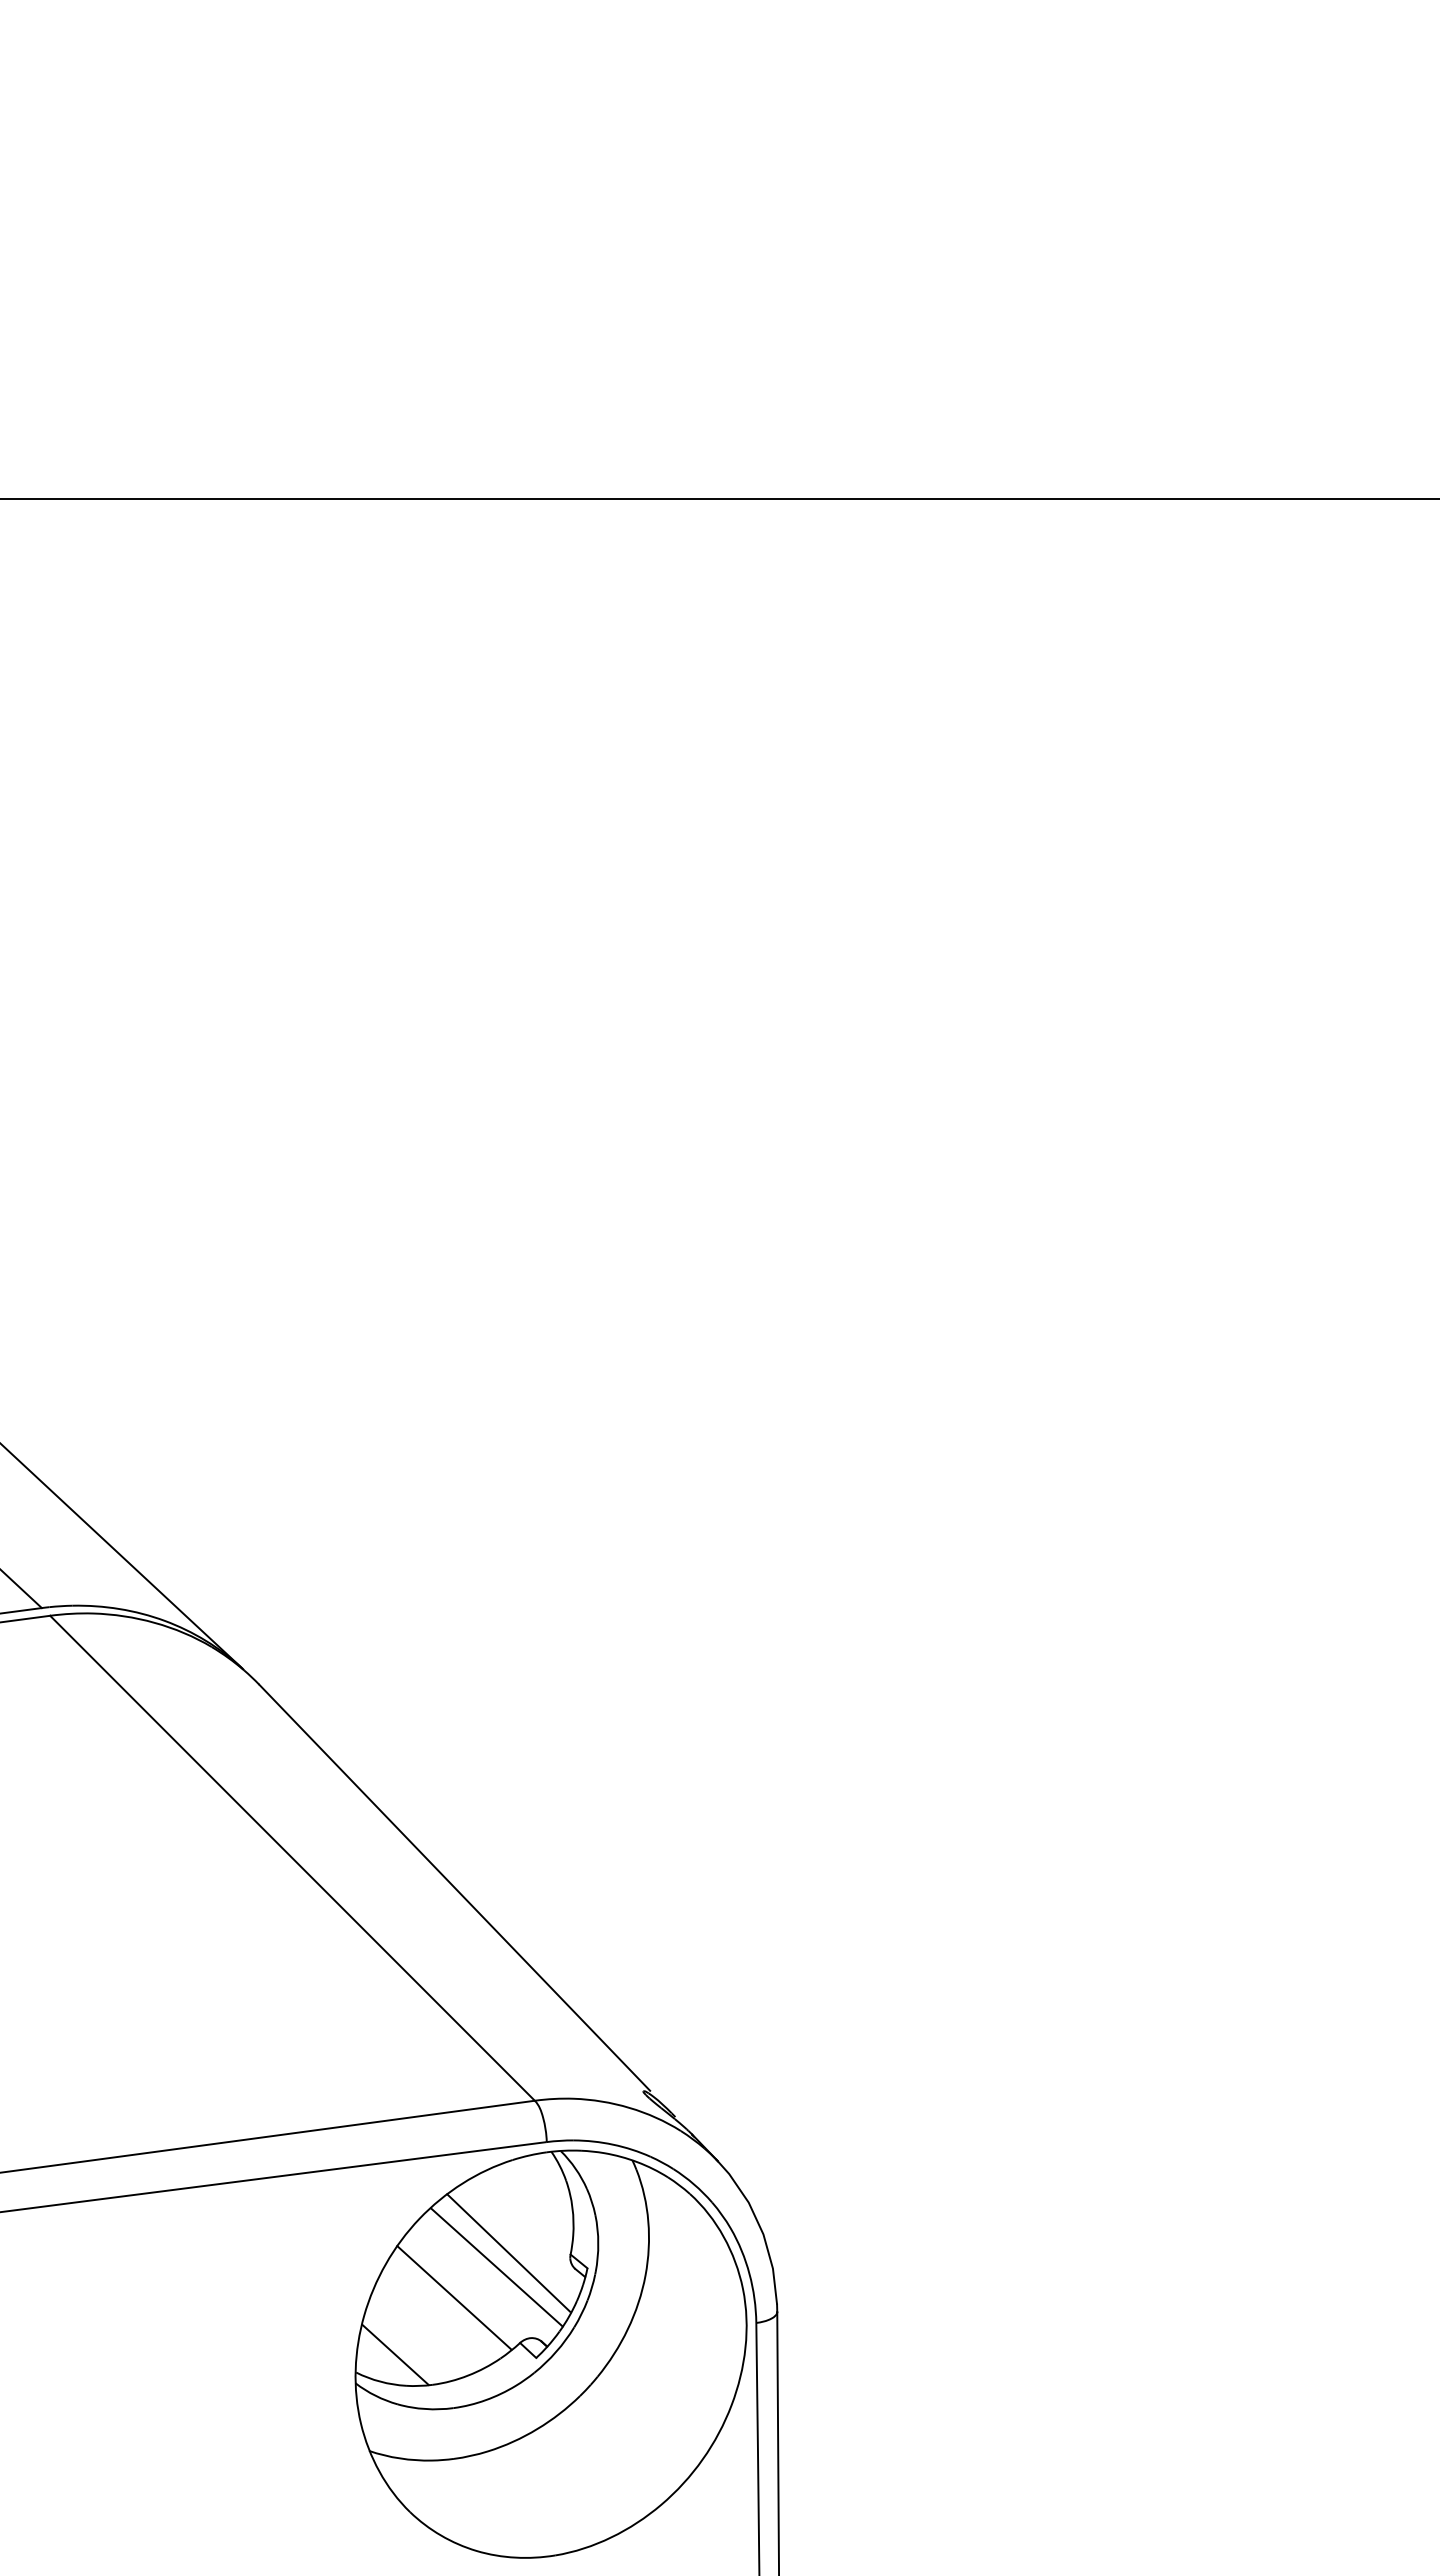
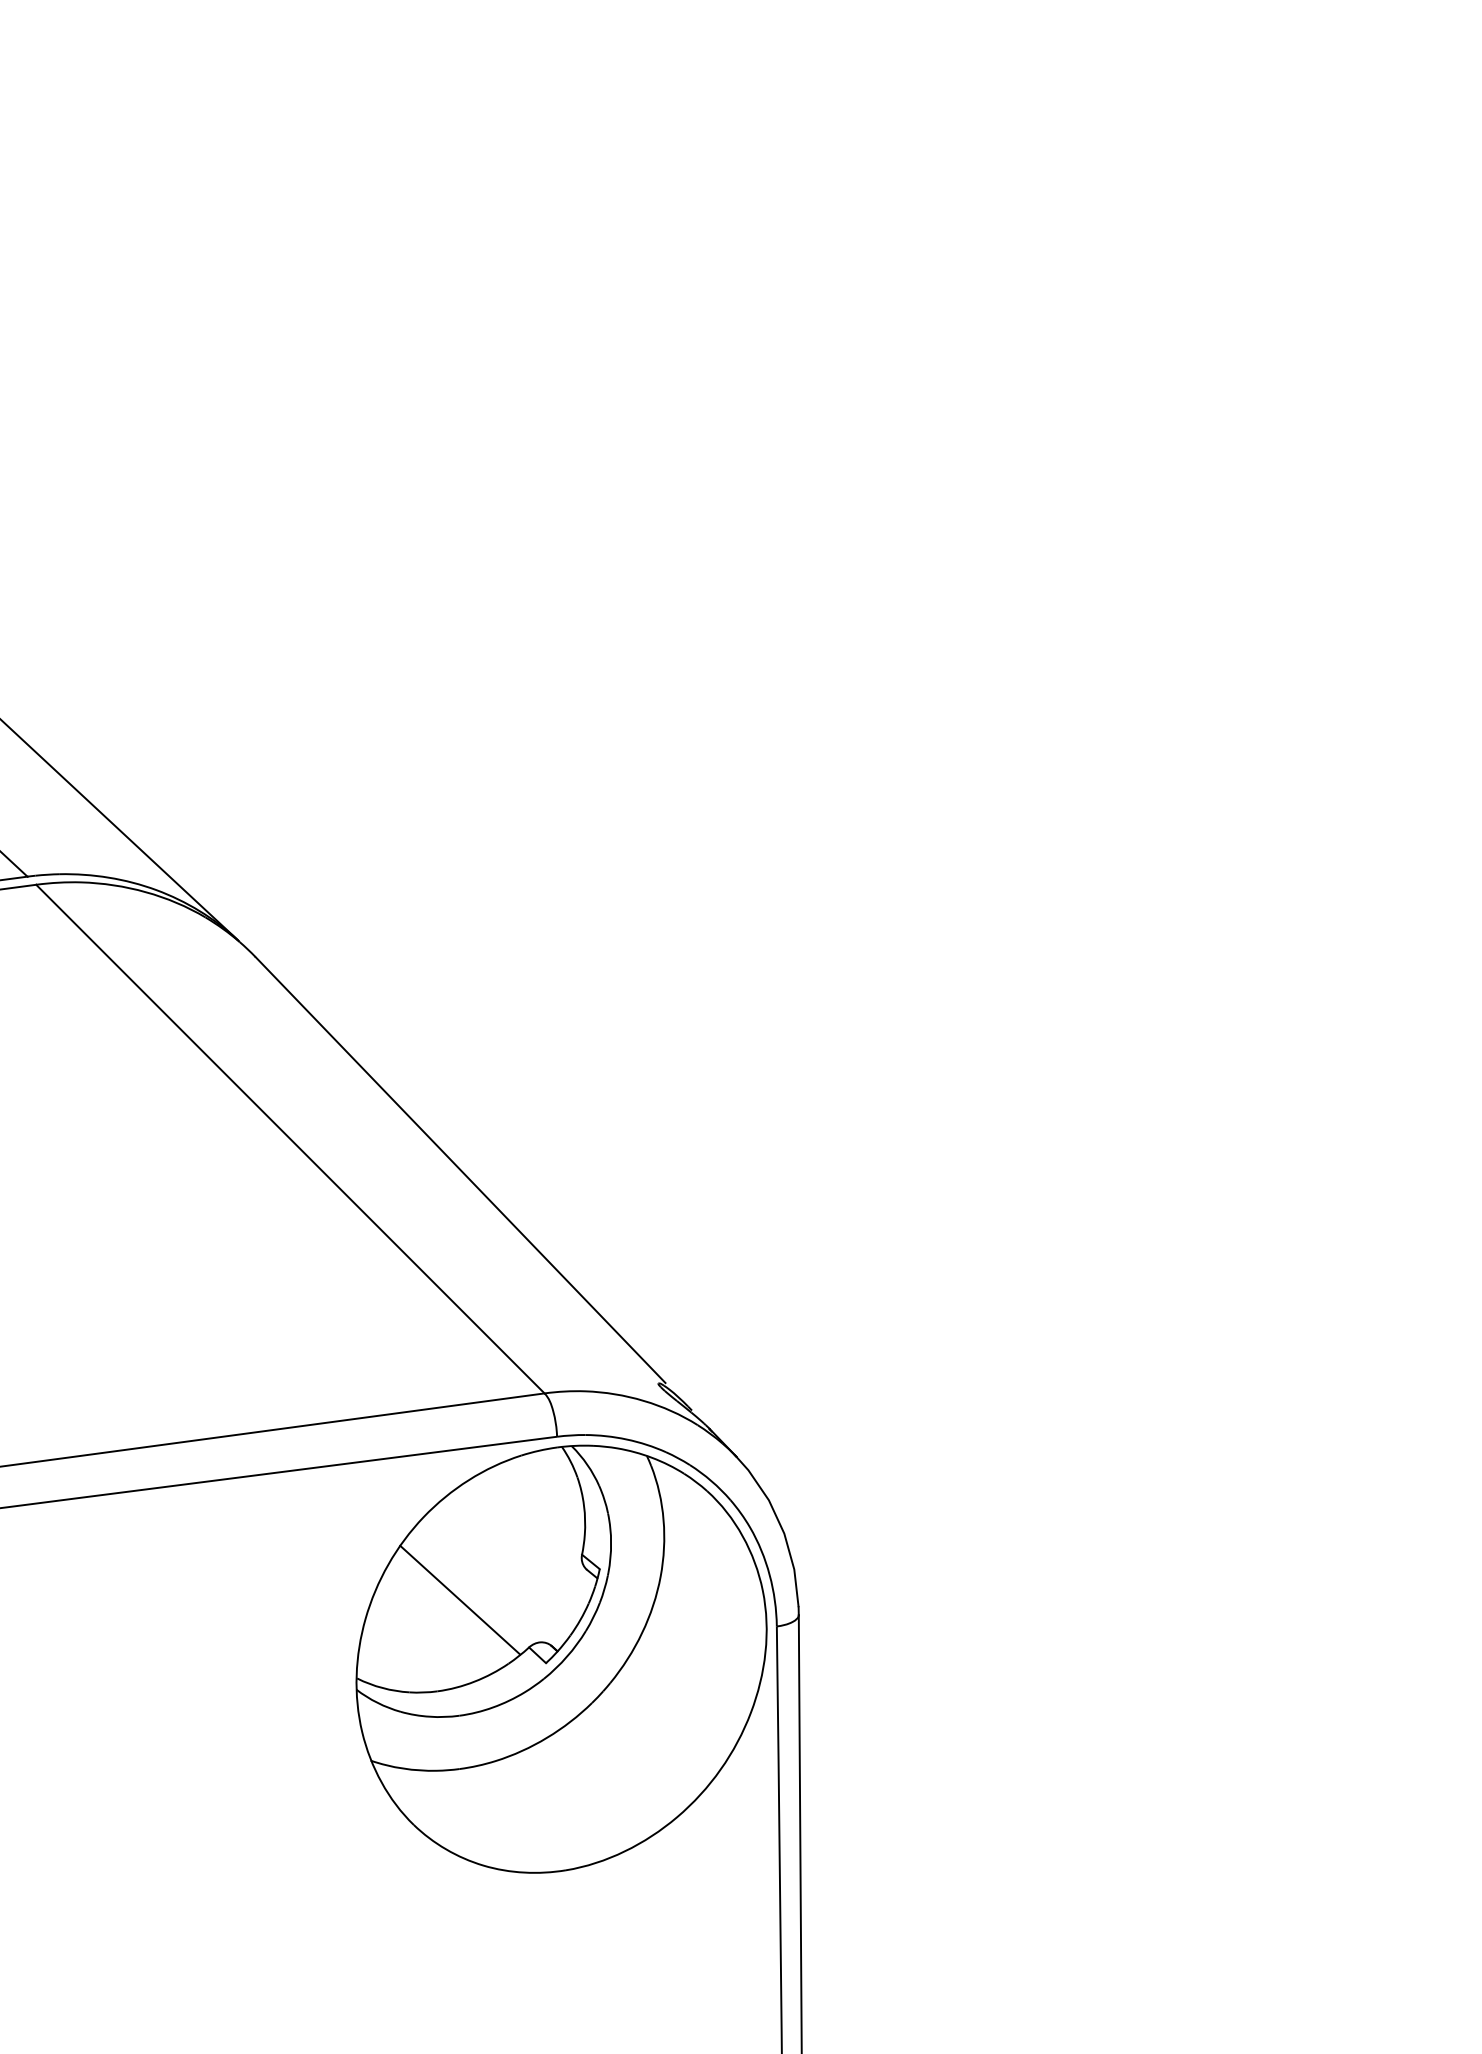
line: (508, 2252) -> (516, 1552), removed
line: (496, 2267) -> (504, 1568), removed
line: (395, 2354) -> (398, 1659), removed

